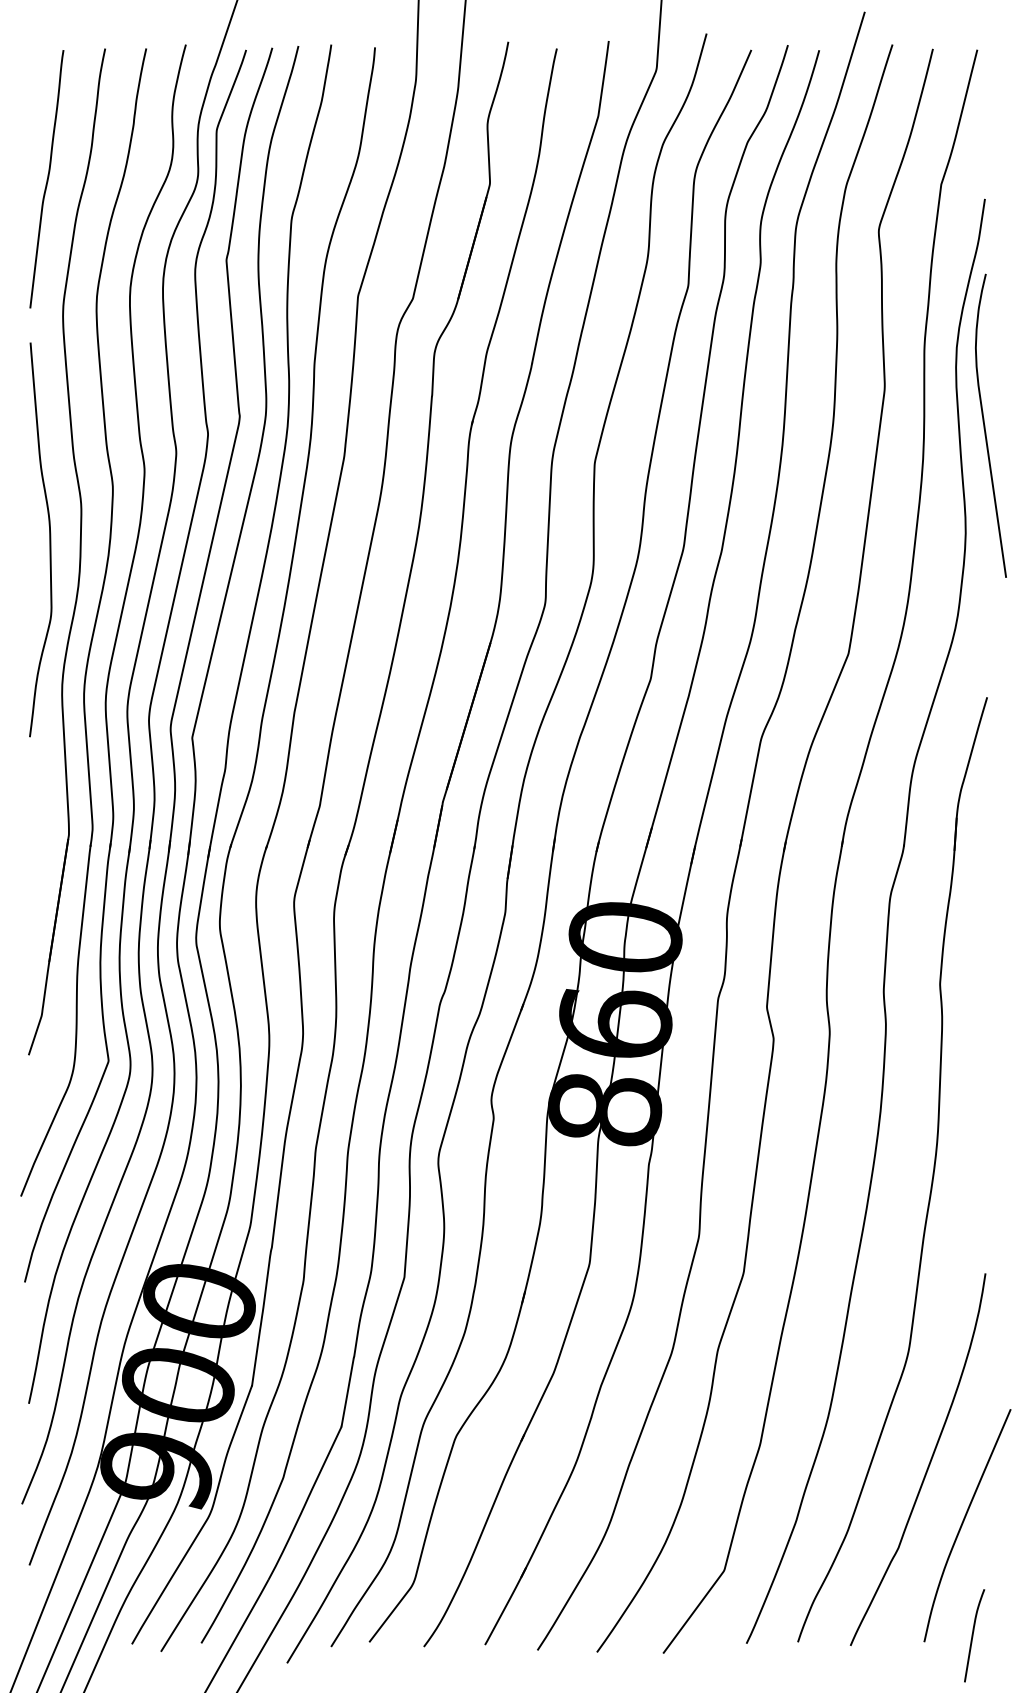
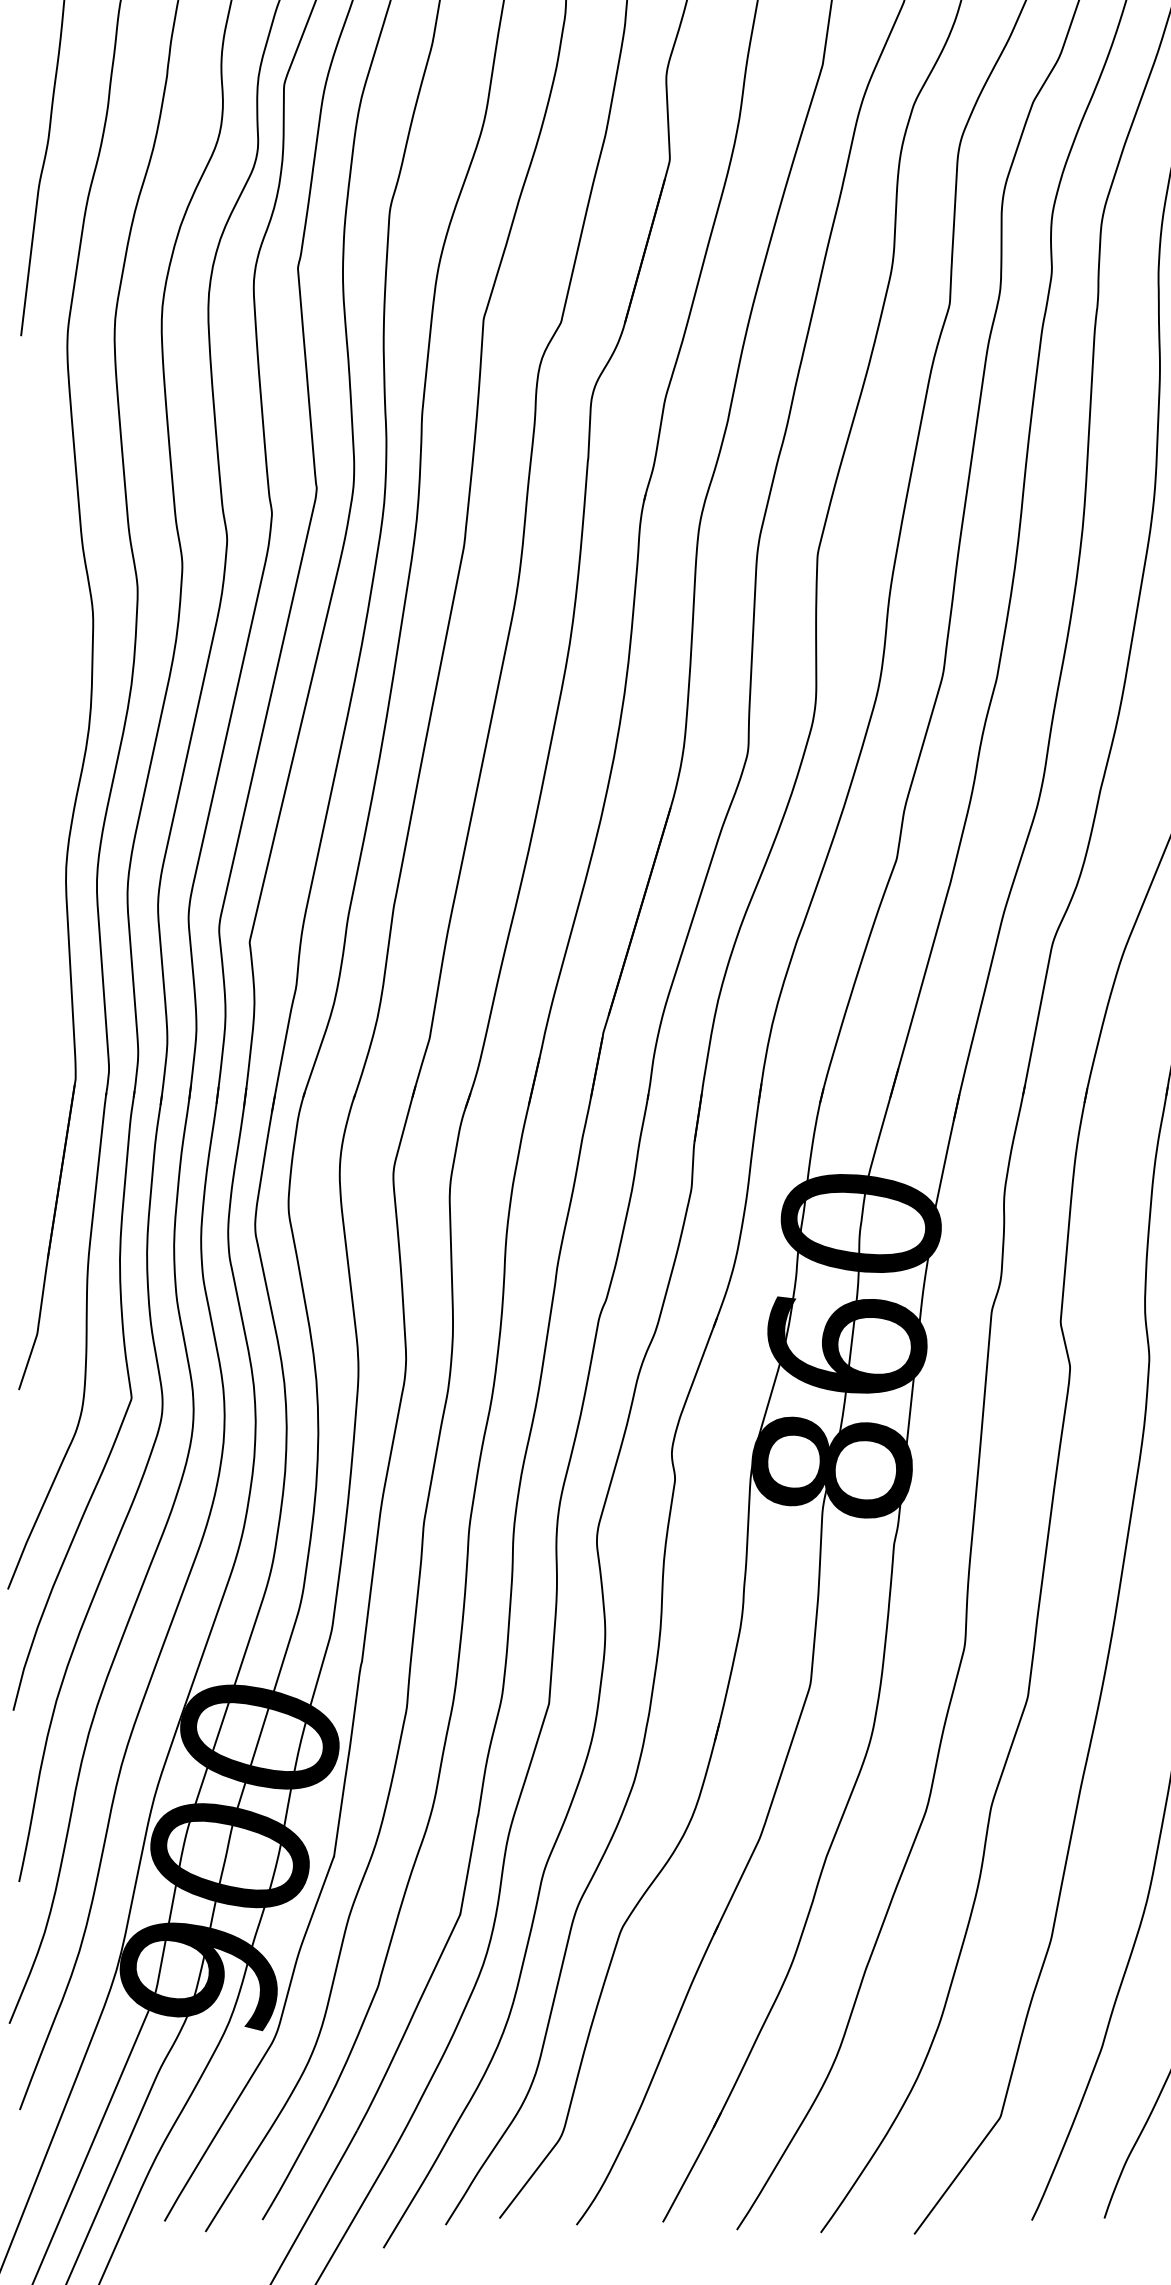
curve: (49, 539) -> (48, 662), removed

